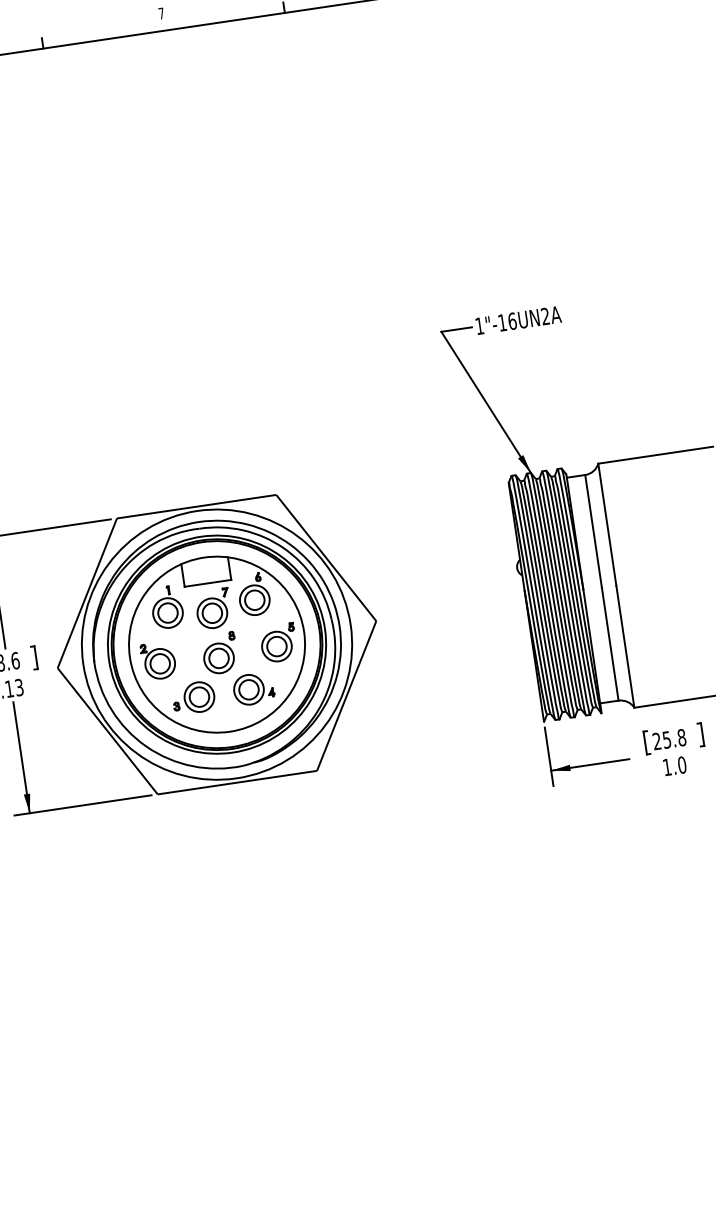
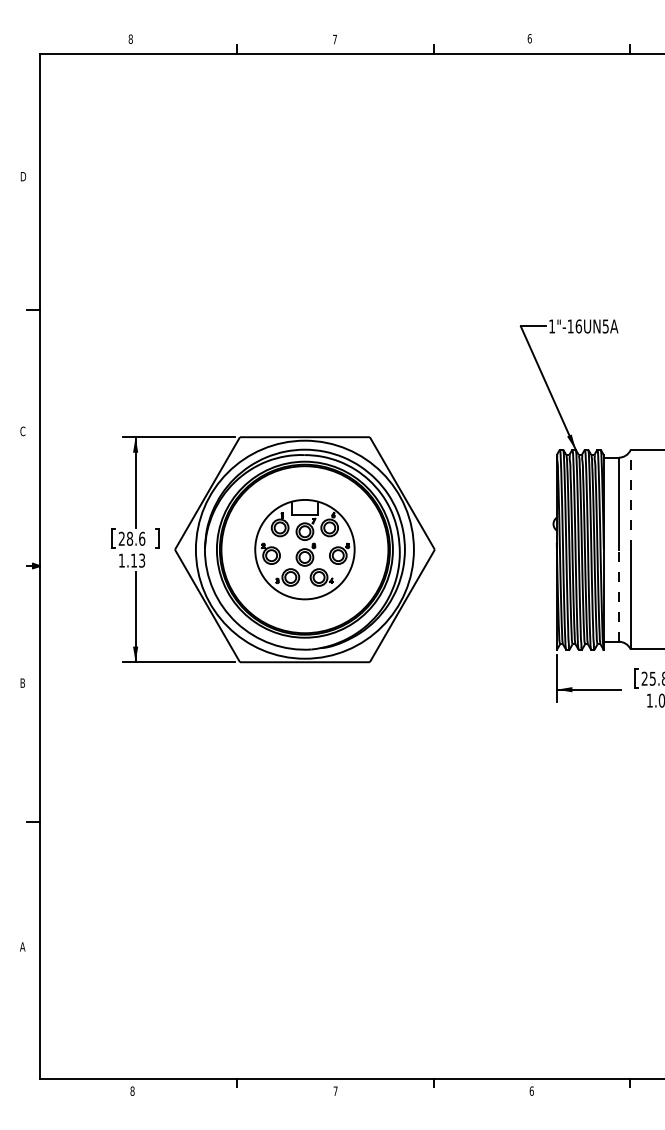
text: (545, 316) -> (605, 326), 1"-16UN2A -> 1"-16UN5A
line: (607, 524) -> (630, 499), solid -> dashed
part: (216, 644) -> (304, 549), size x0.7
line: (609, 644) -> (618, 595), solid -> dashed

